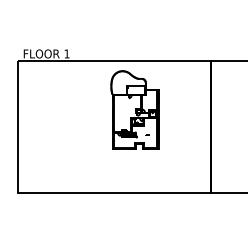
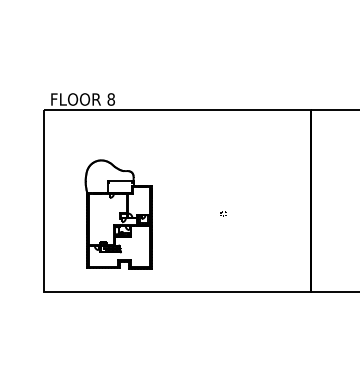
text: (66, 53) -> (110, 99), 1 -> 8
part: (134, 110) -> (118, 214), moved

